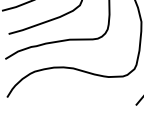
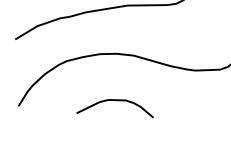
curve: (62, 94) -> (114, 101), added

